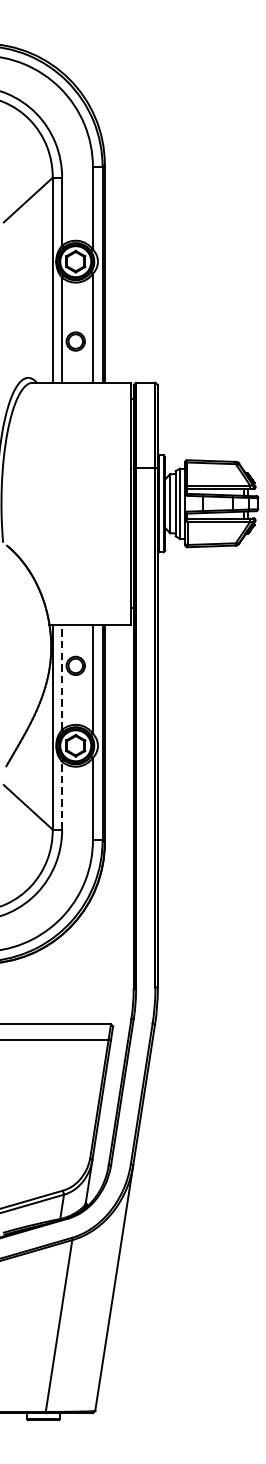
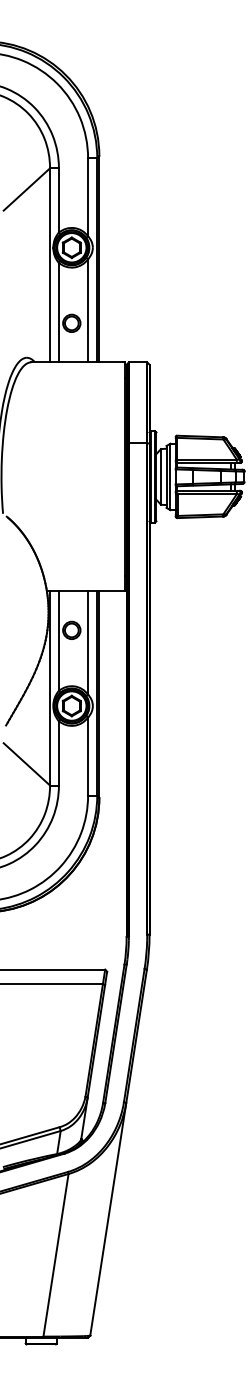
line: (61, 677) -> (58, 641), dashed -> solid
line: (61, 794) -> (58, 752), dashed -> solid

